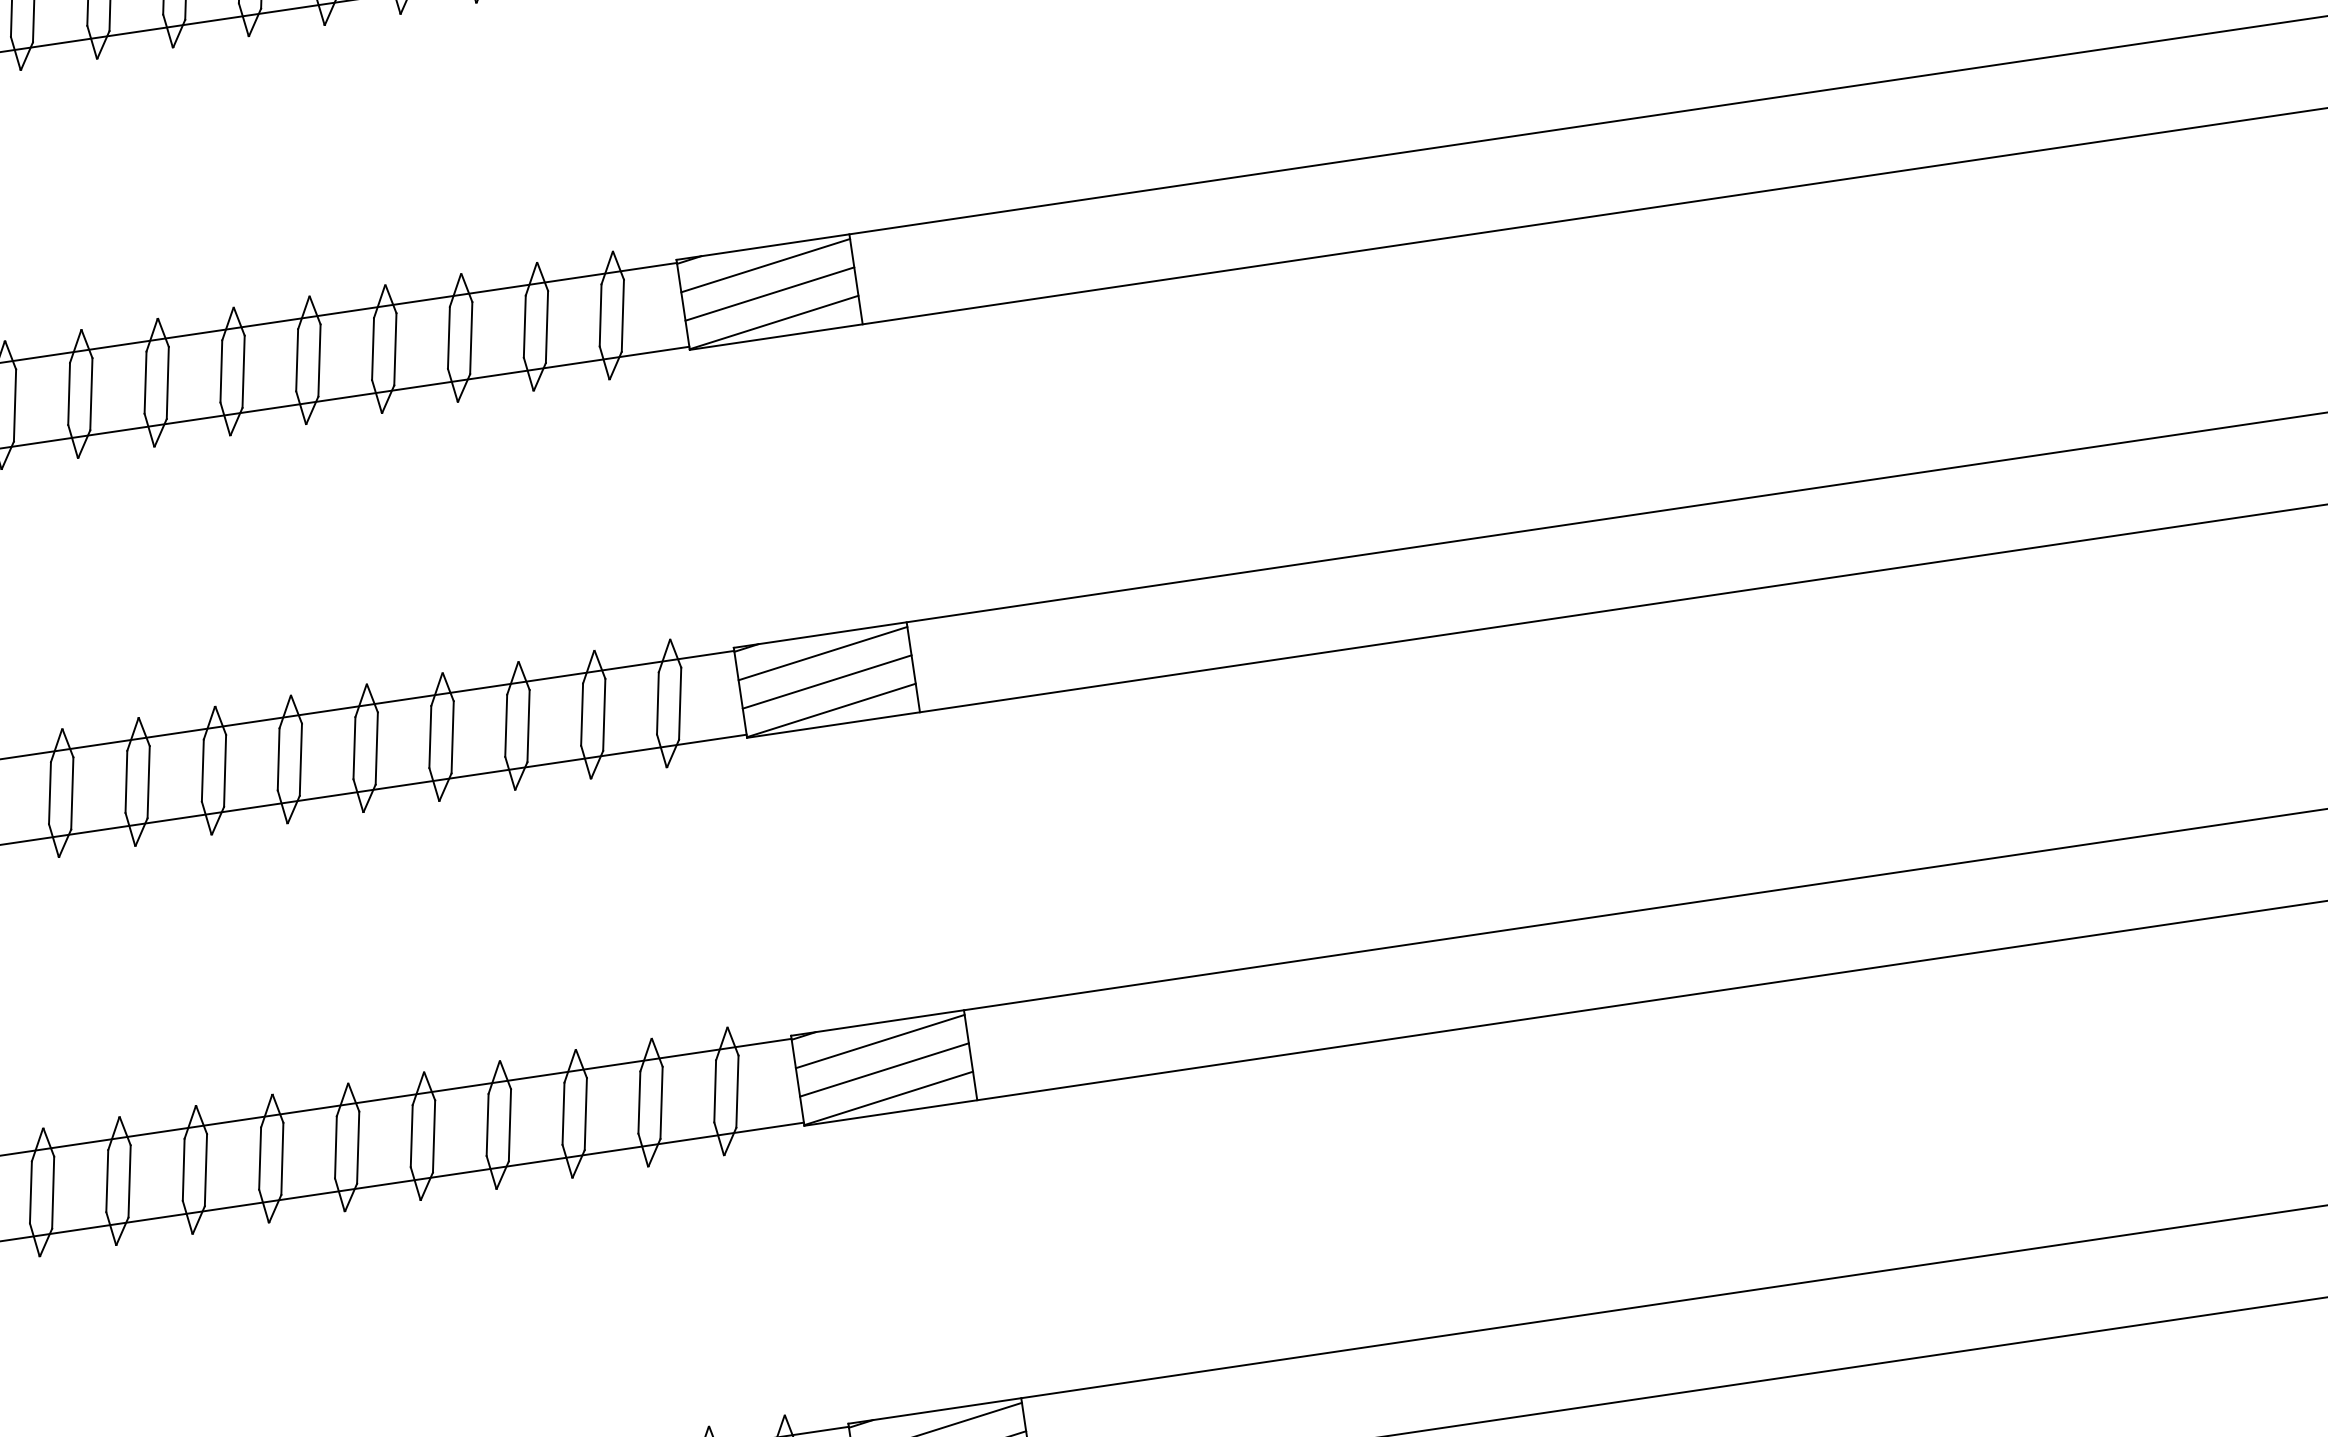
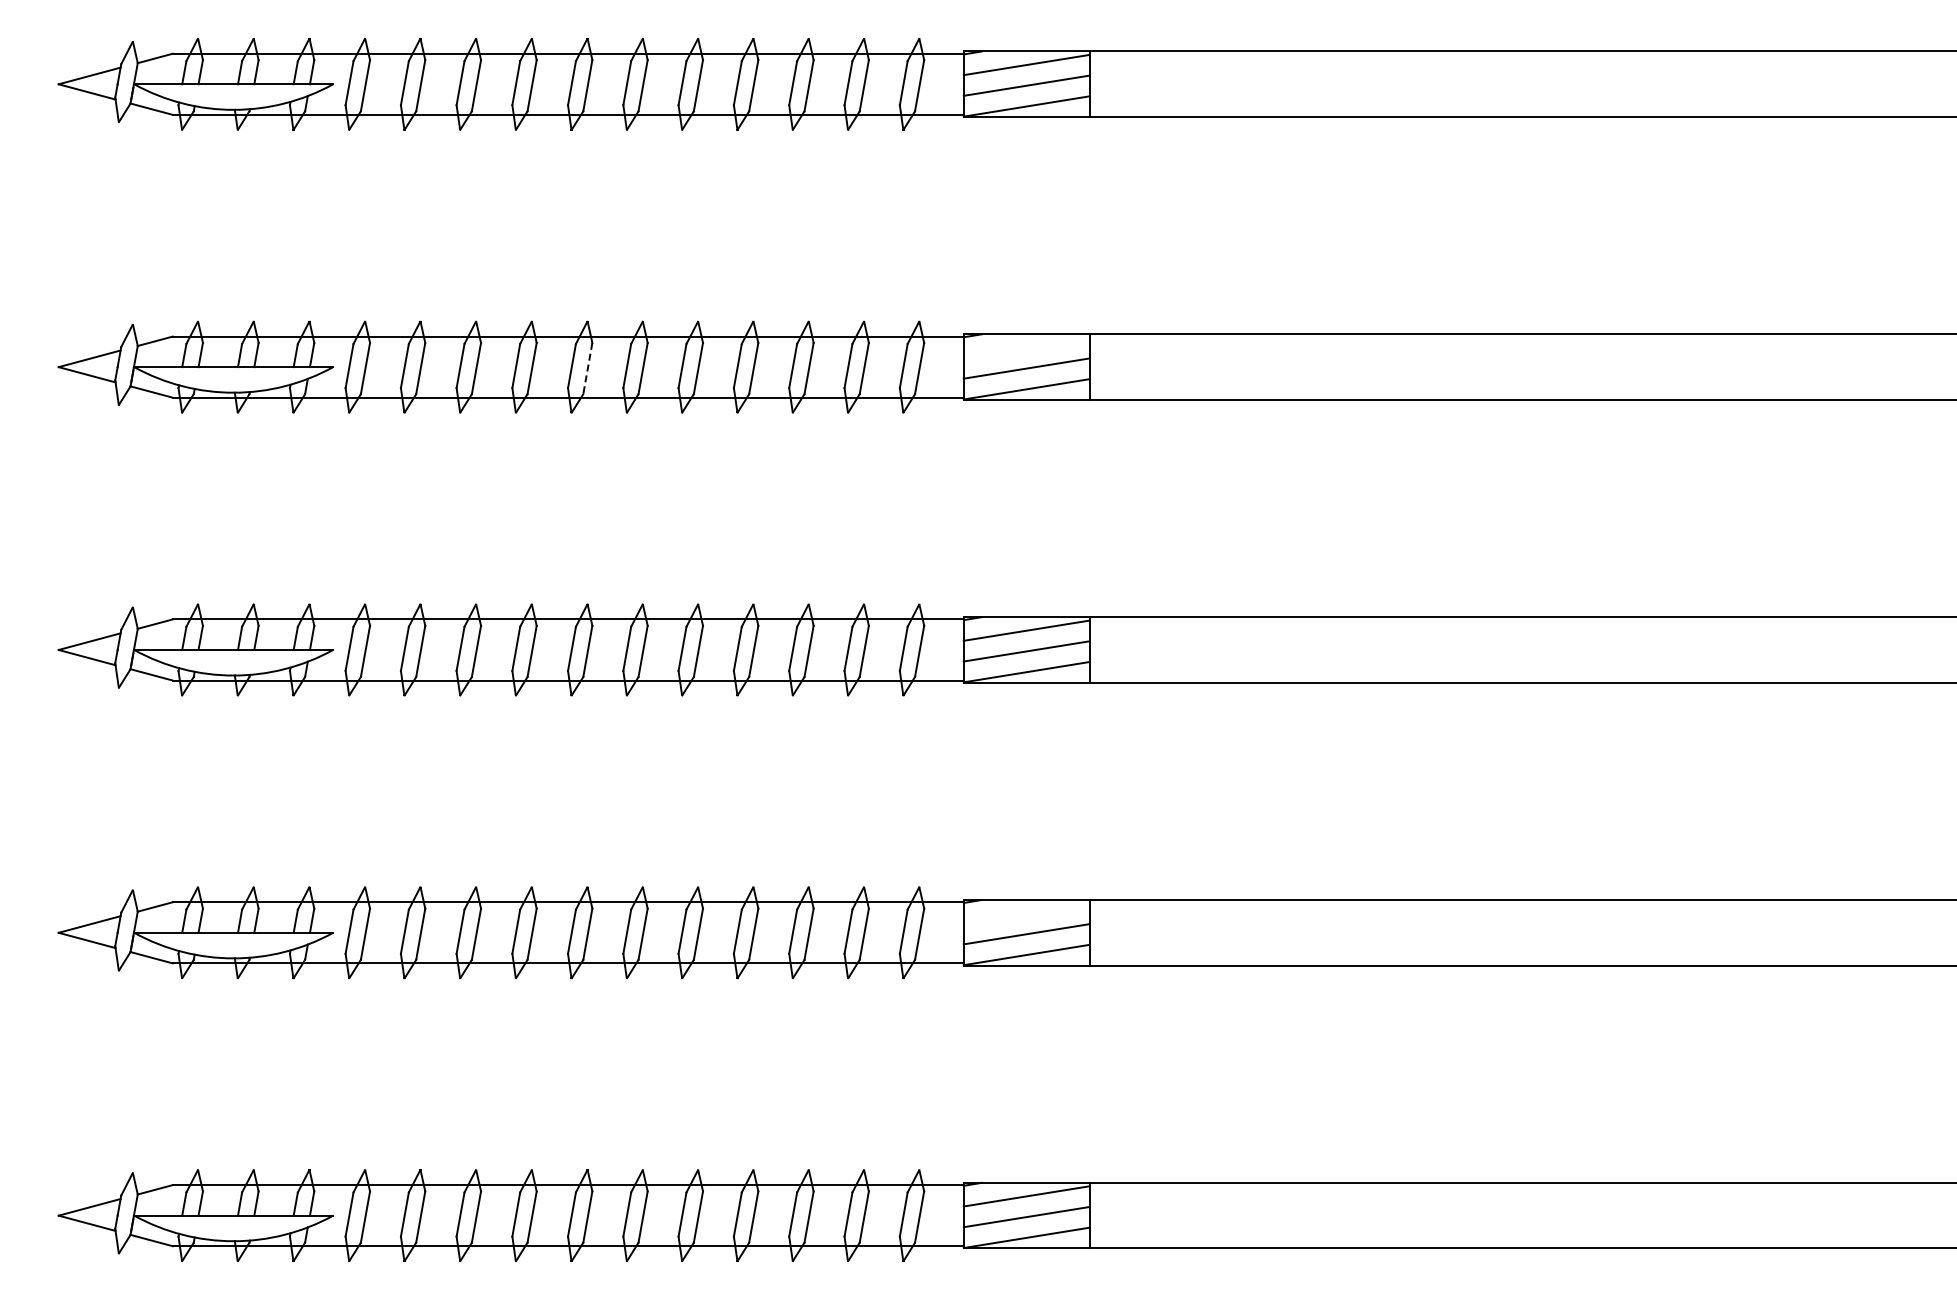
line: (765, 265) -> (1026, 347), removed
line: (167, 384) -> (587, 369), solid -> dashed
line: (879, 1041) -> (1026, 913), removed

